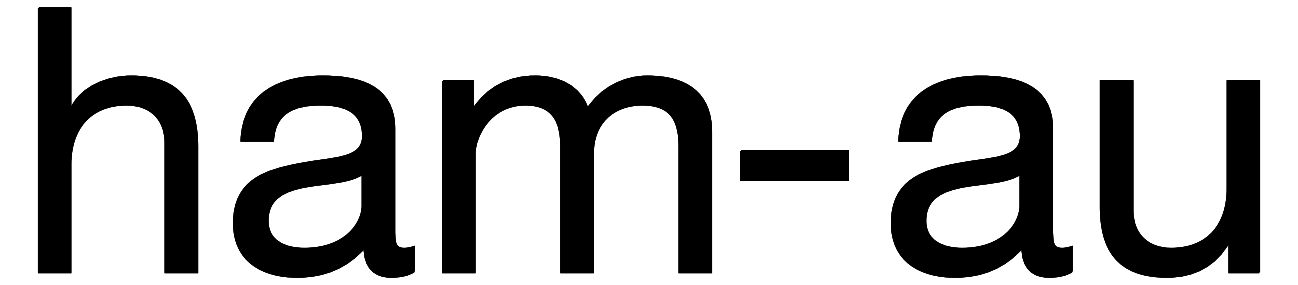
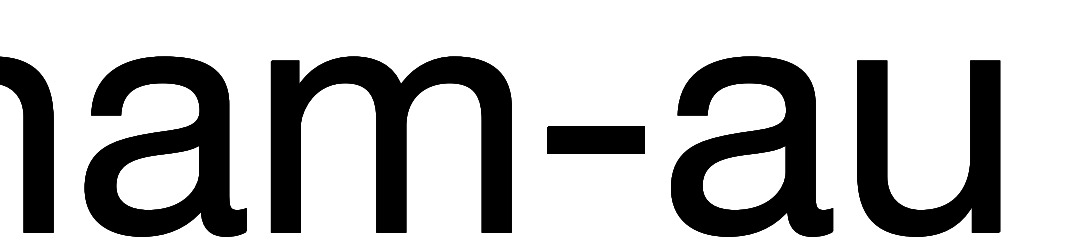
part: (794, 165) -> (595, 140), moved

